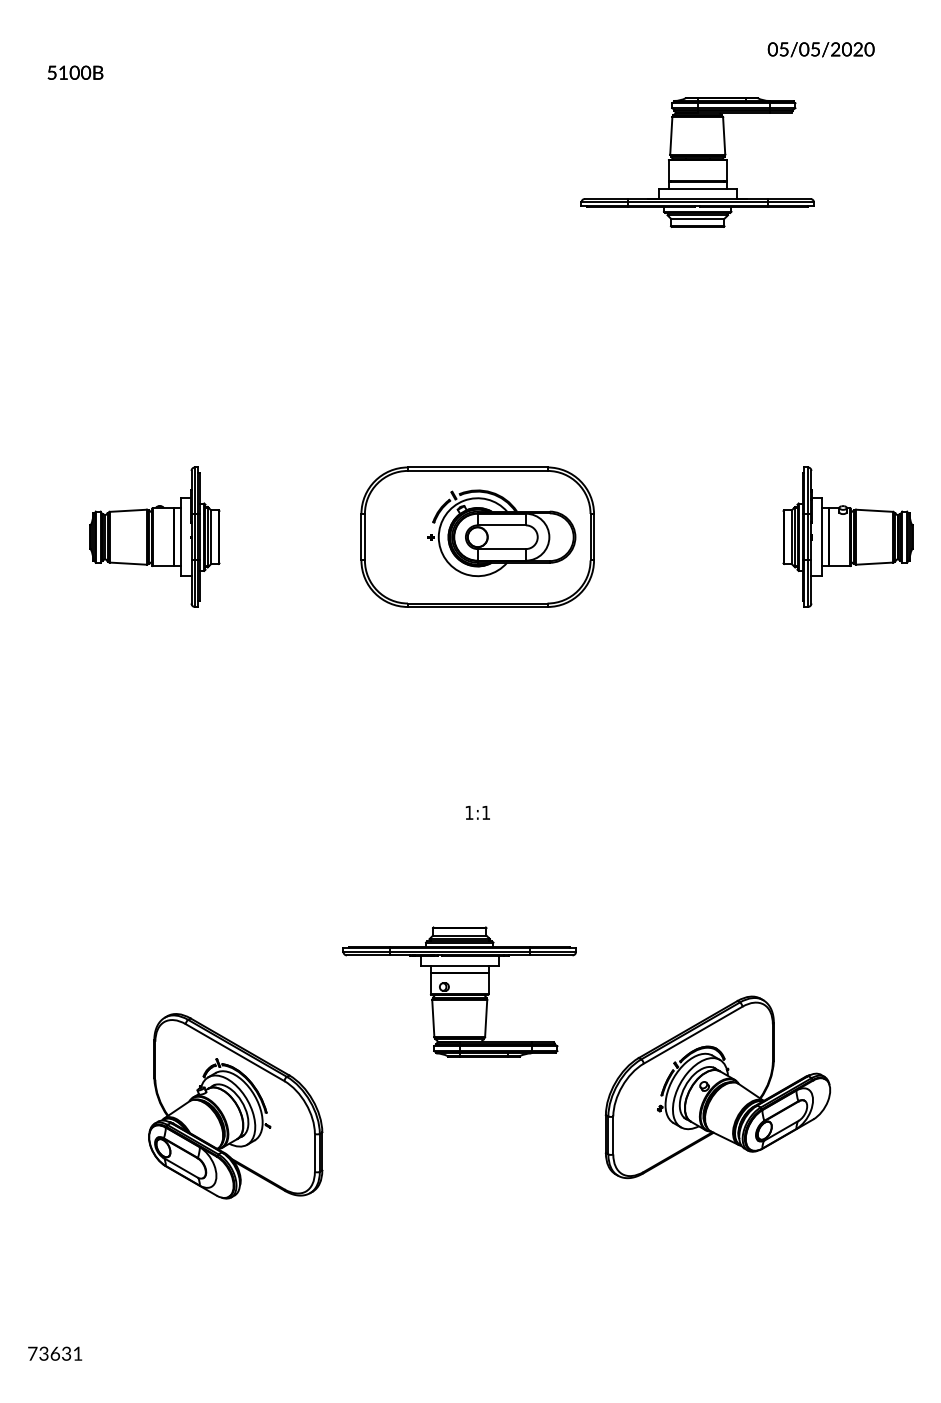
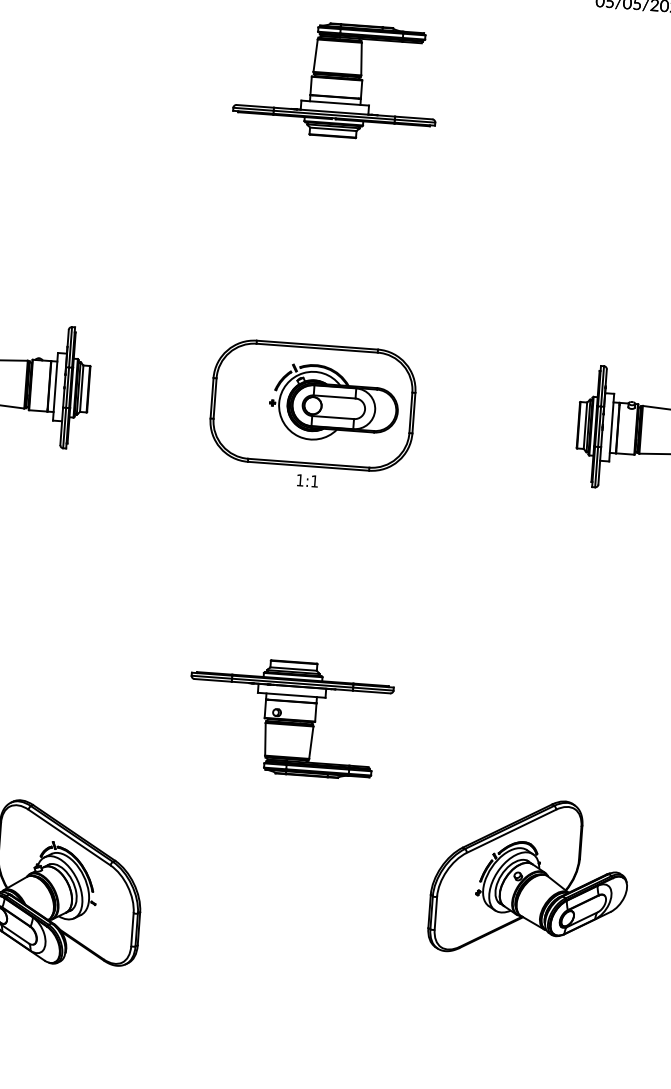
part: (697, 162) -> (336, 80), moved
text: (477, 812) -> (307, 480), moved
part: (459, 991) -> (289, 717), moved
part: (717, 1087) -> (529, 878), moved

